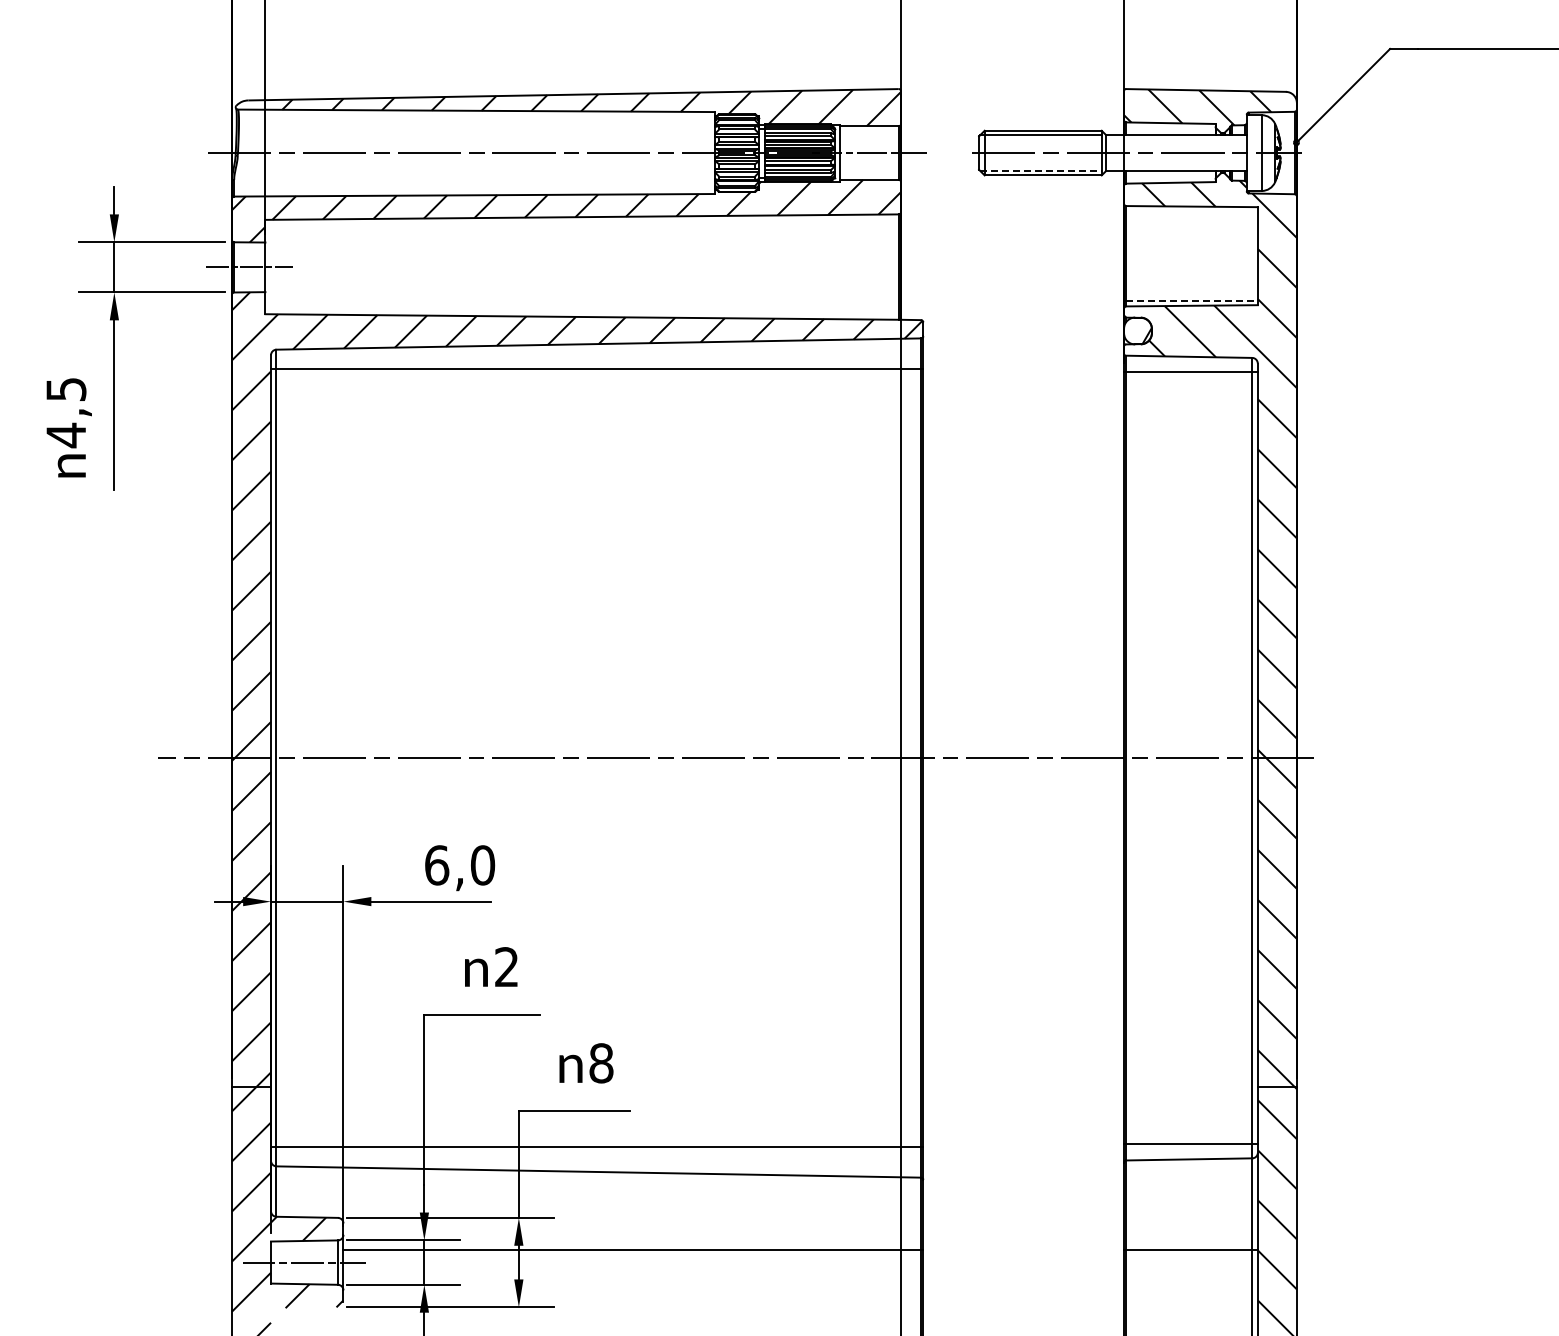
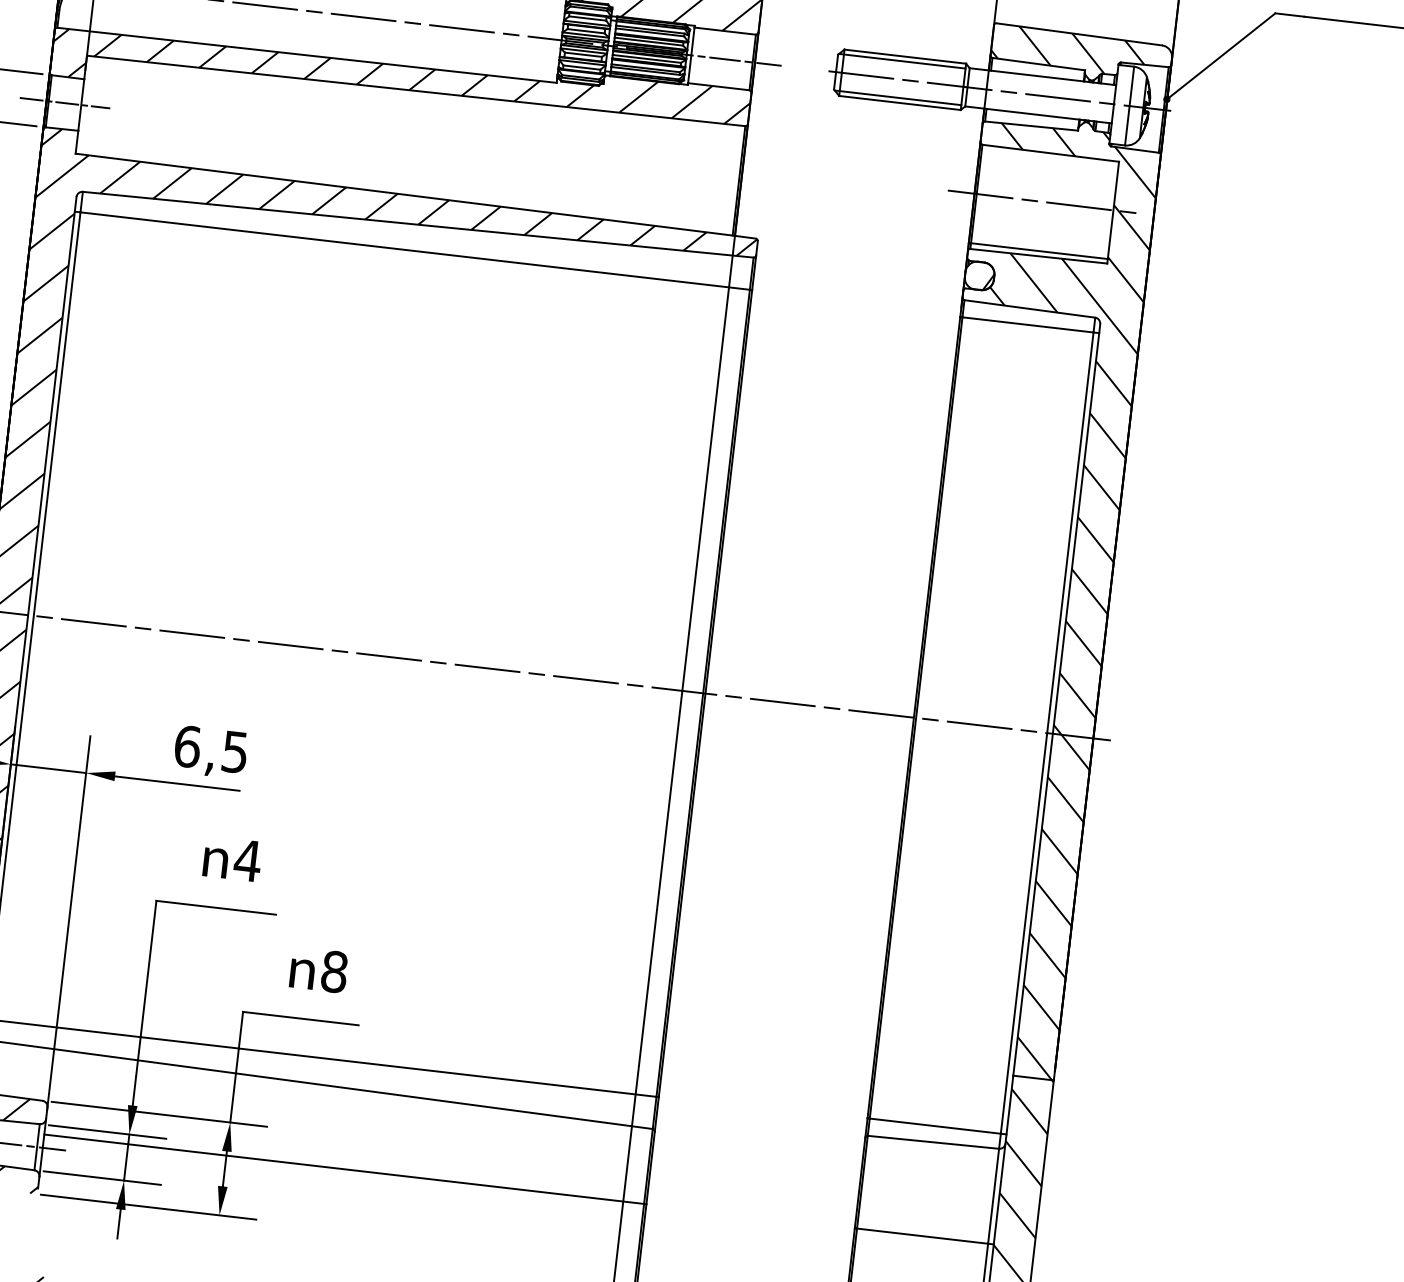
line: (1040, 170) -> (897, 97), dashed -> solid
line: (1191, 253) -> (1044, 201), added
line: (1192, 300) -> (1039, 250), dashed -> solid
text: (483, 865) -> (235, 752), 6,0 -> 6,5
text: (506, 966) -> (247, 859), 2 -> 4

